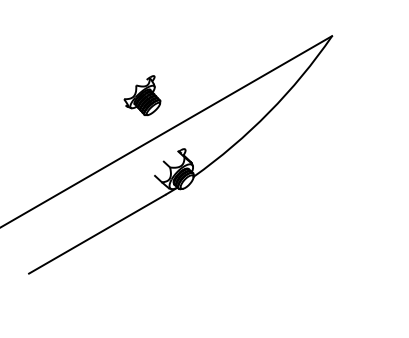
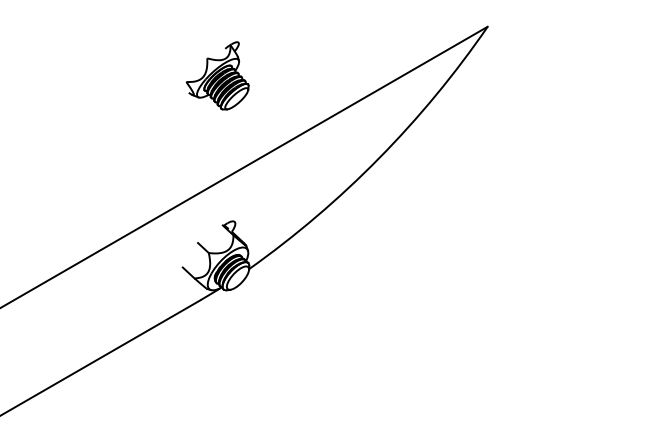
part: (142, 95) -> (218, 75), moved

